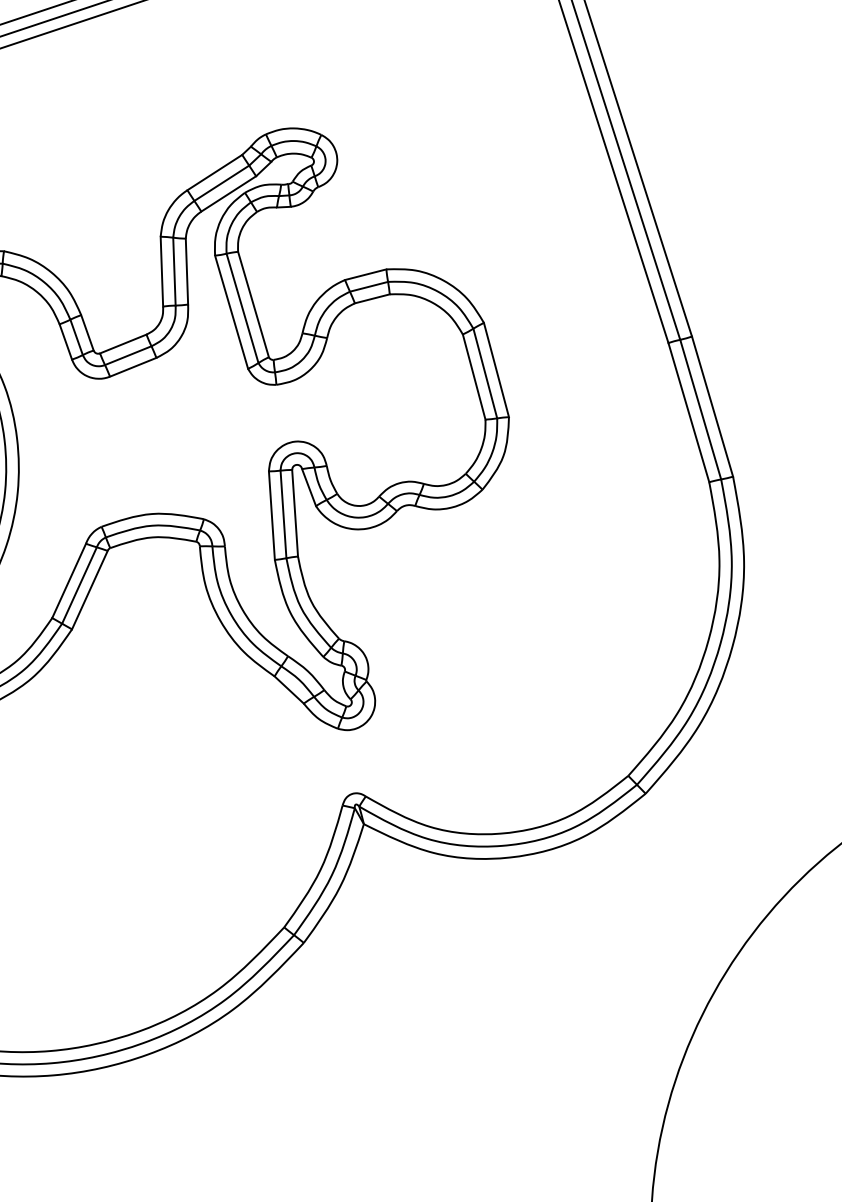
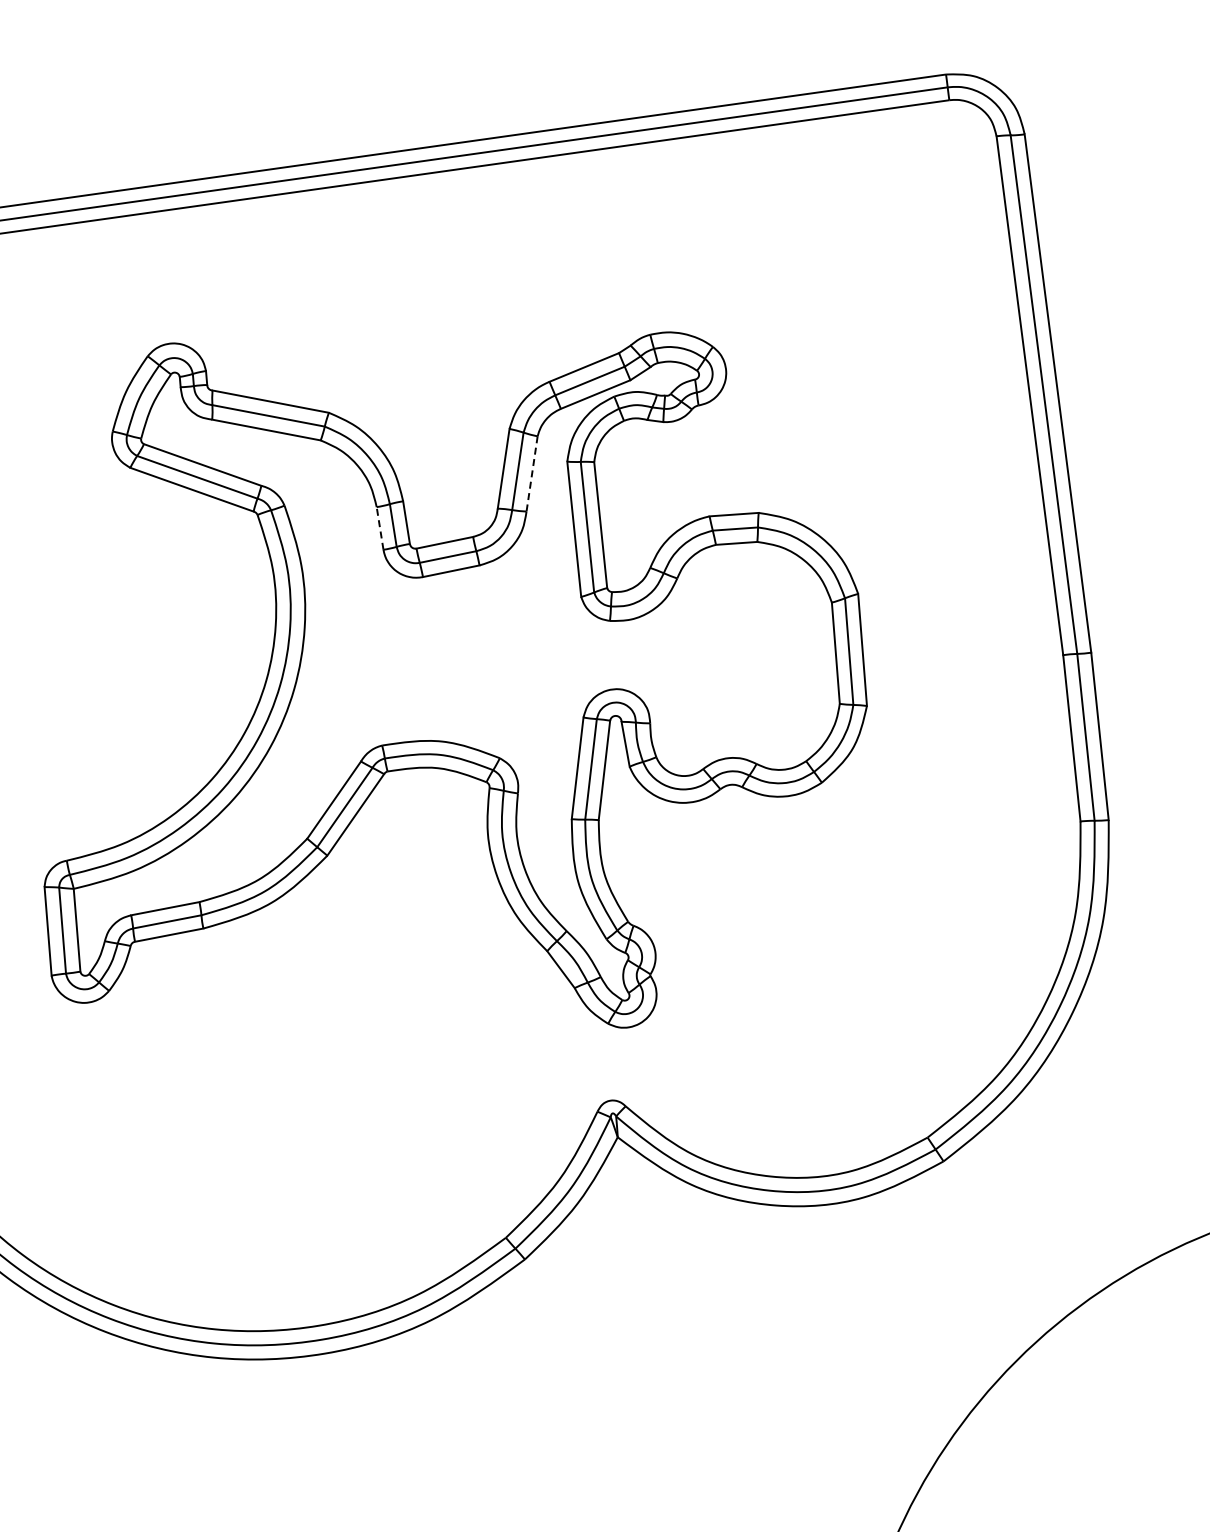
line: (187, 271) -> (532, 473), solid -> dashed
line: (66, 341) -> (380, 528), solid -> dashed

